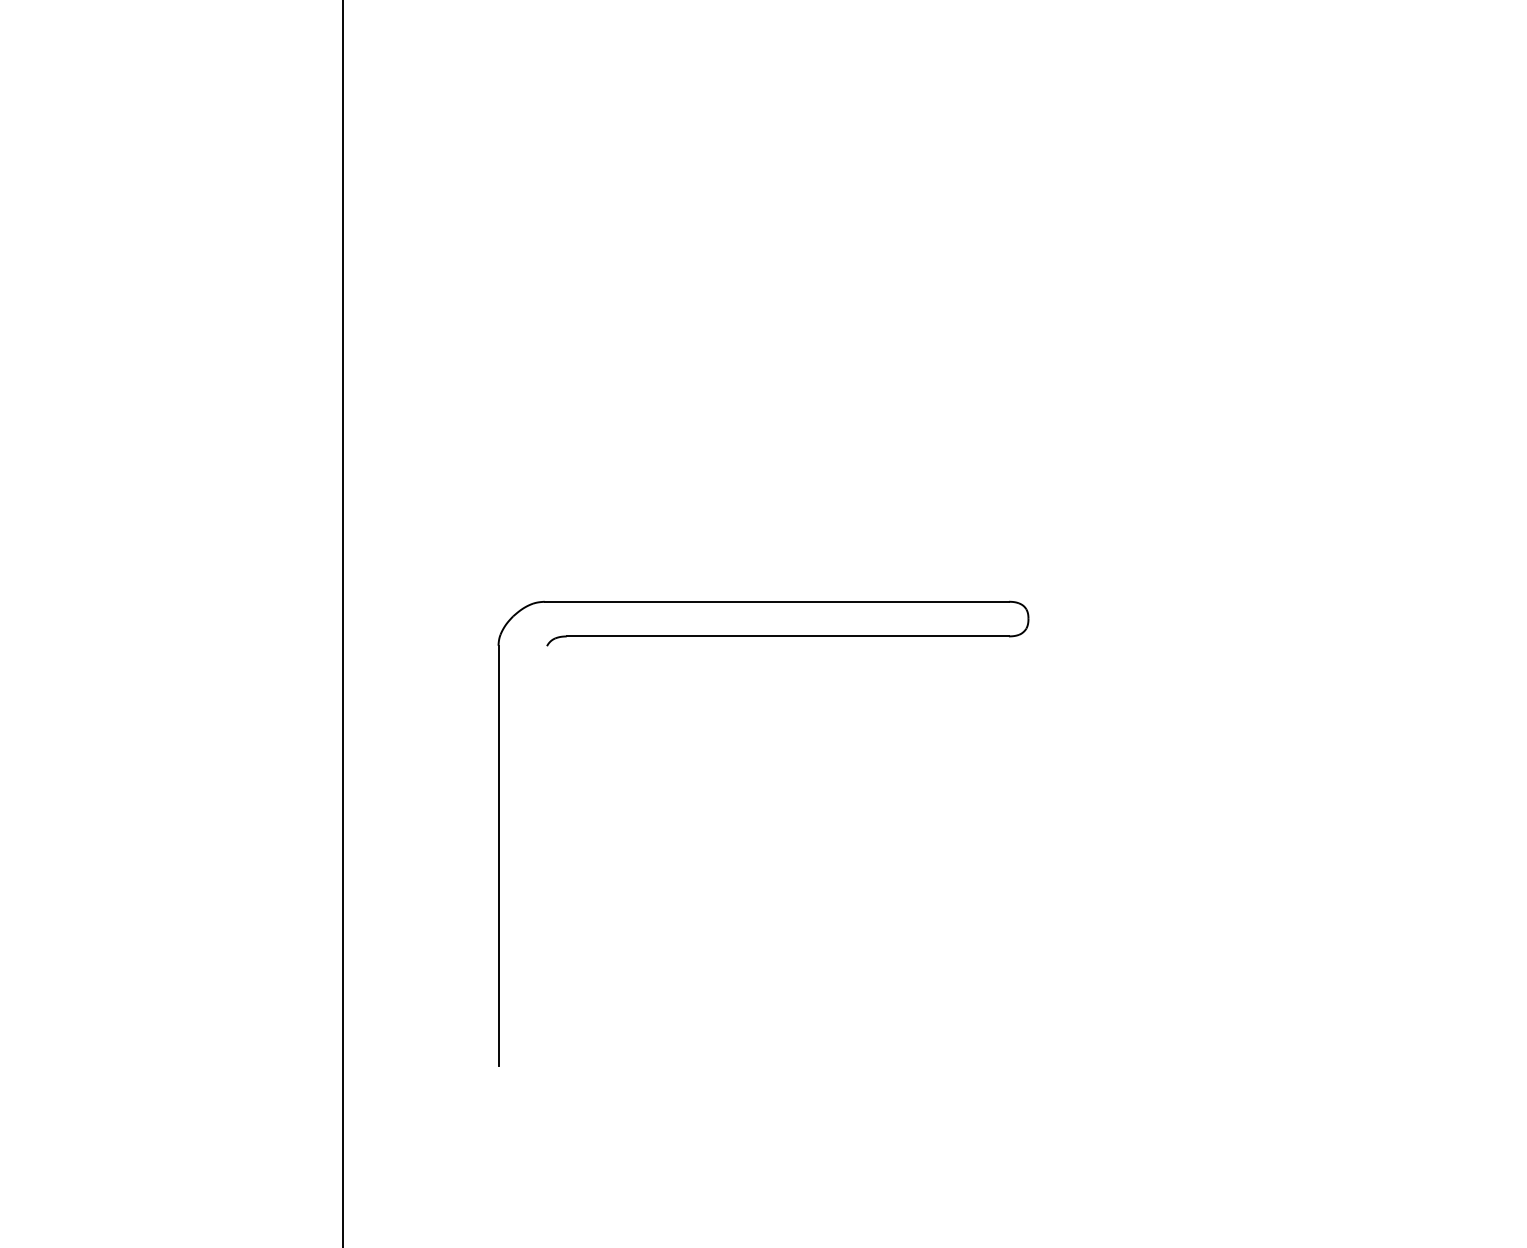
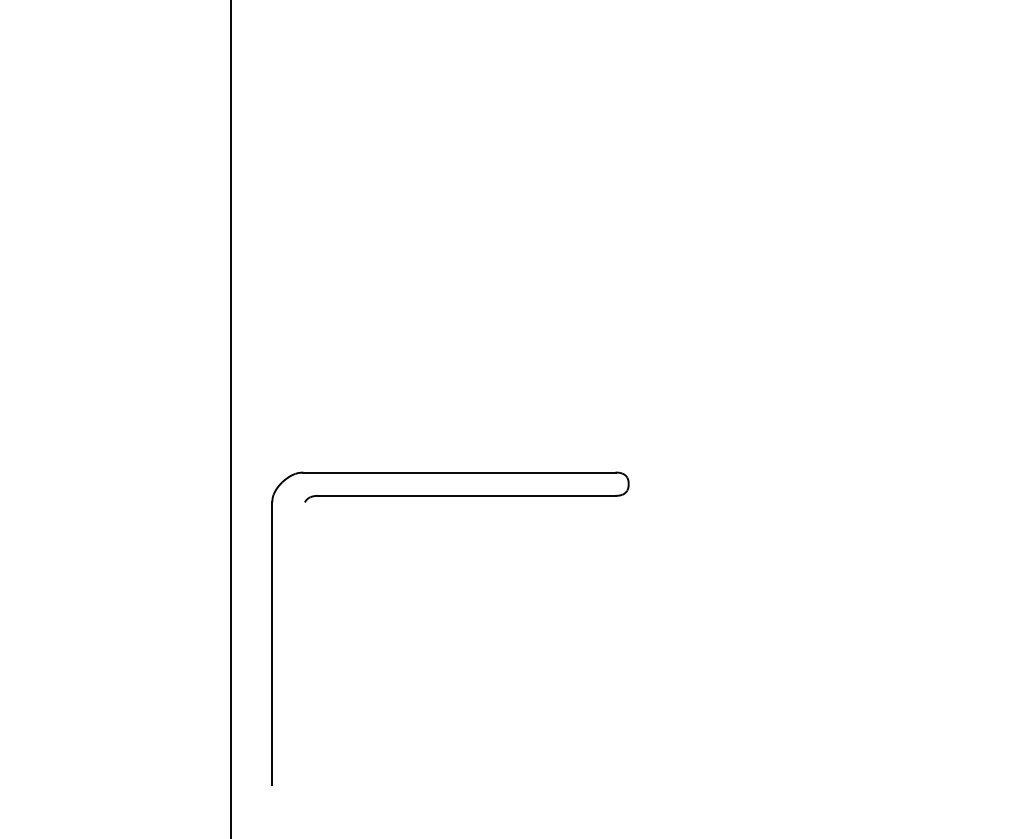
part: (763, 637) -> (450, 496), moved

